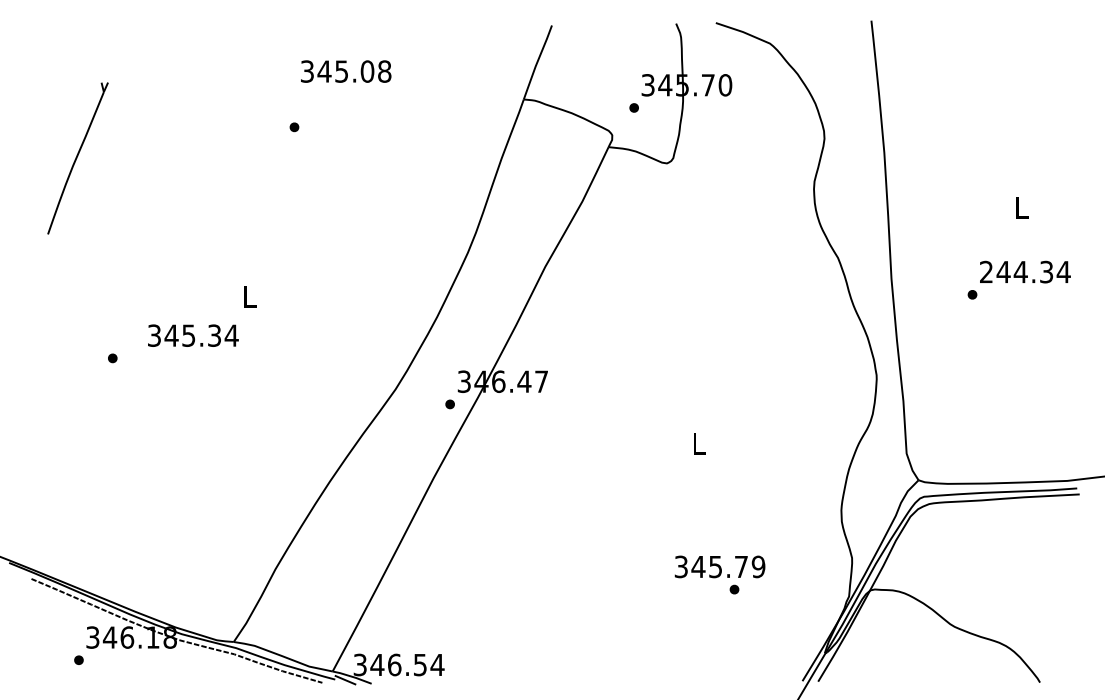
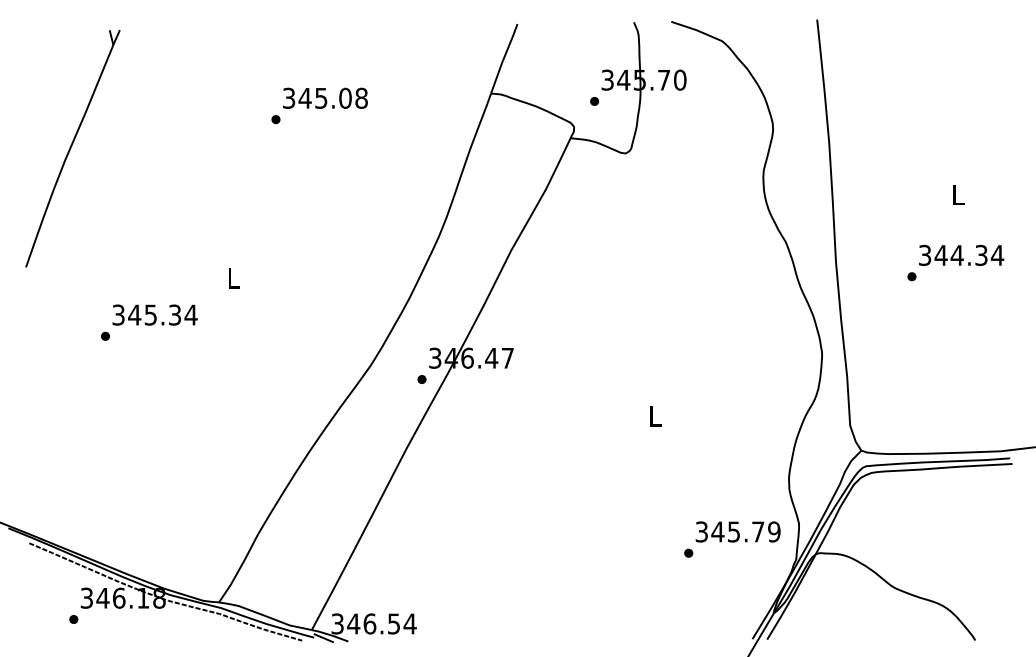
text: (346, 70) -> (325, 97), moved
part: (77, 158) -> (72, 148), size x1.67
text: (986, 272) -> (925, 255), 244.34 -> 344.34
text: (192, 335) -> (154, 314), moved
text: (719, 566) -> (737, 531), moved

